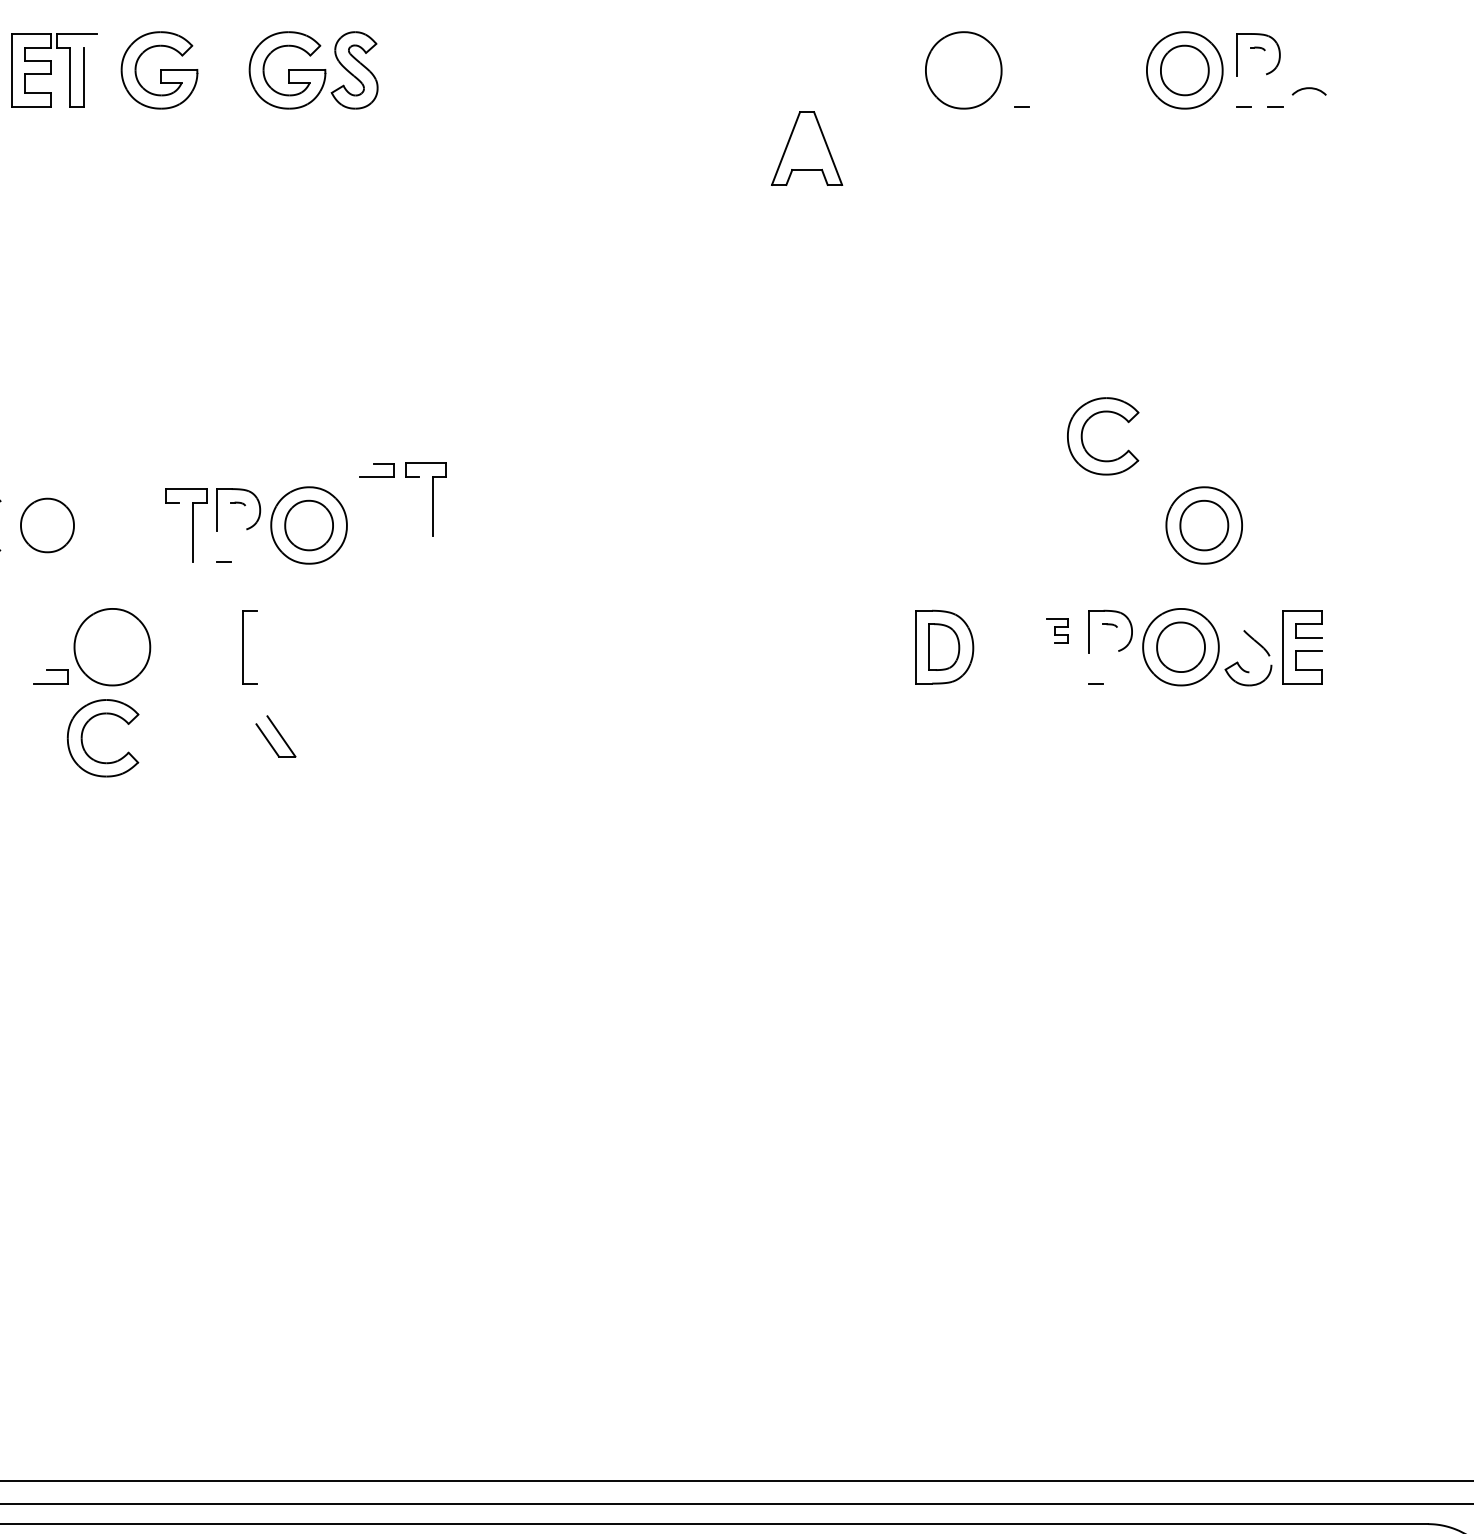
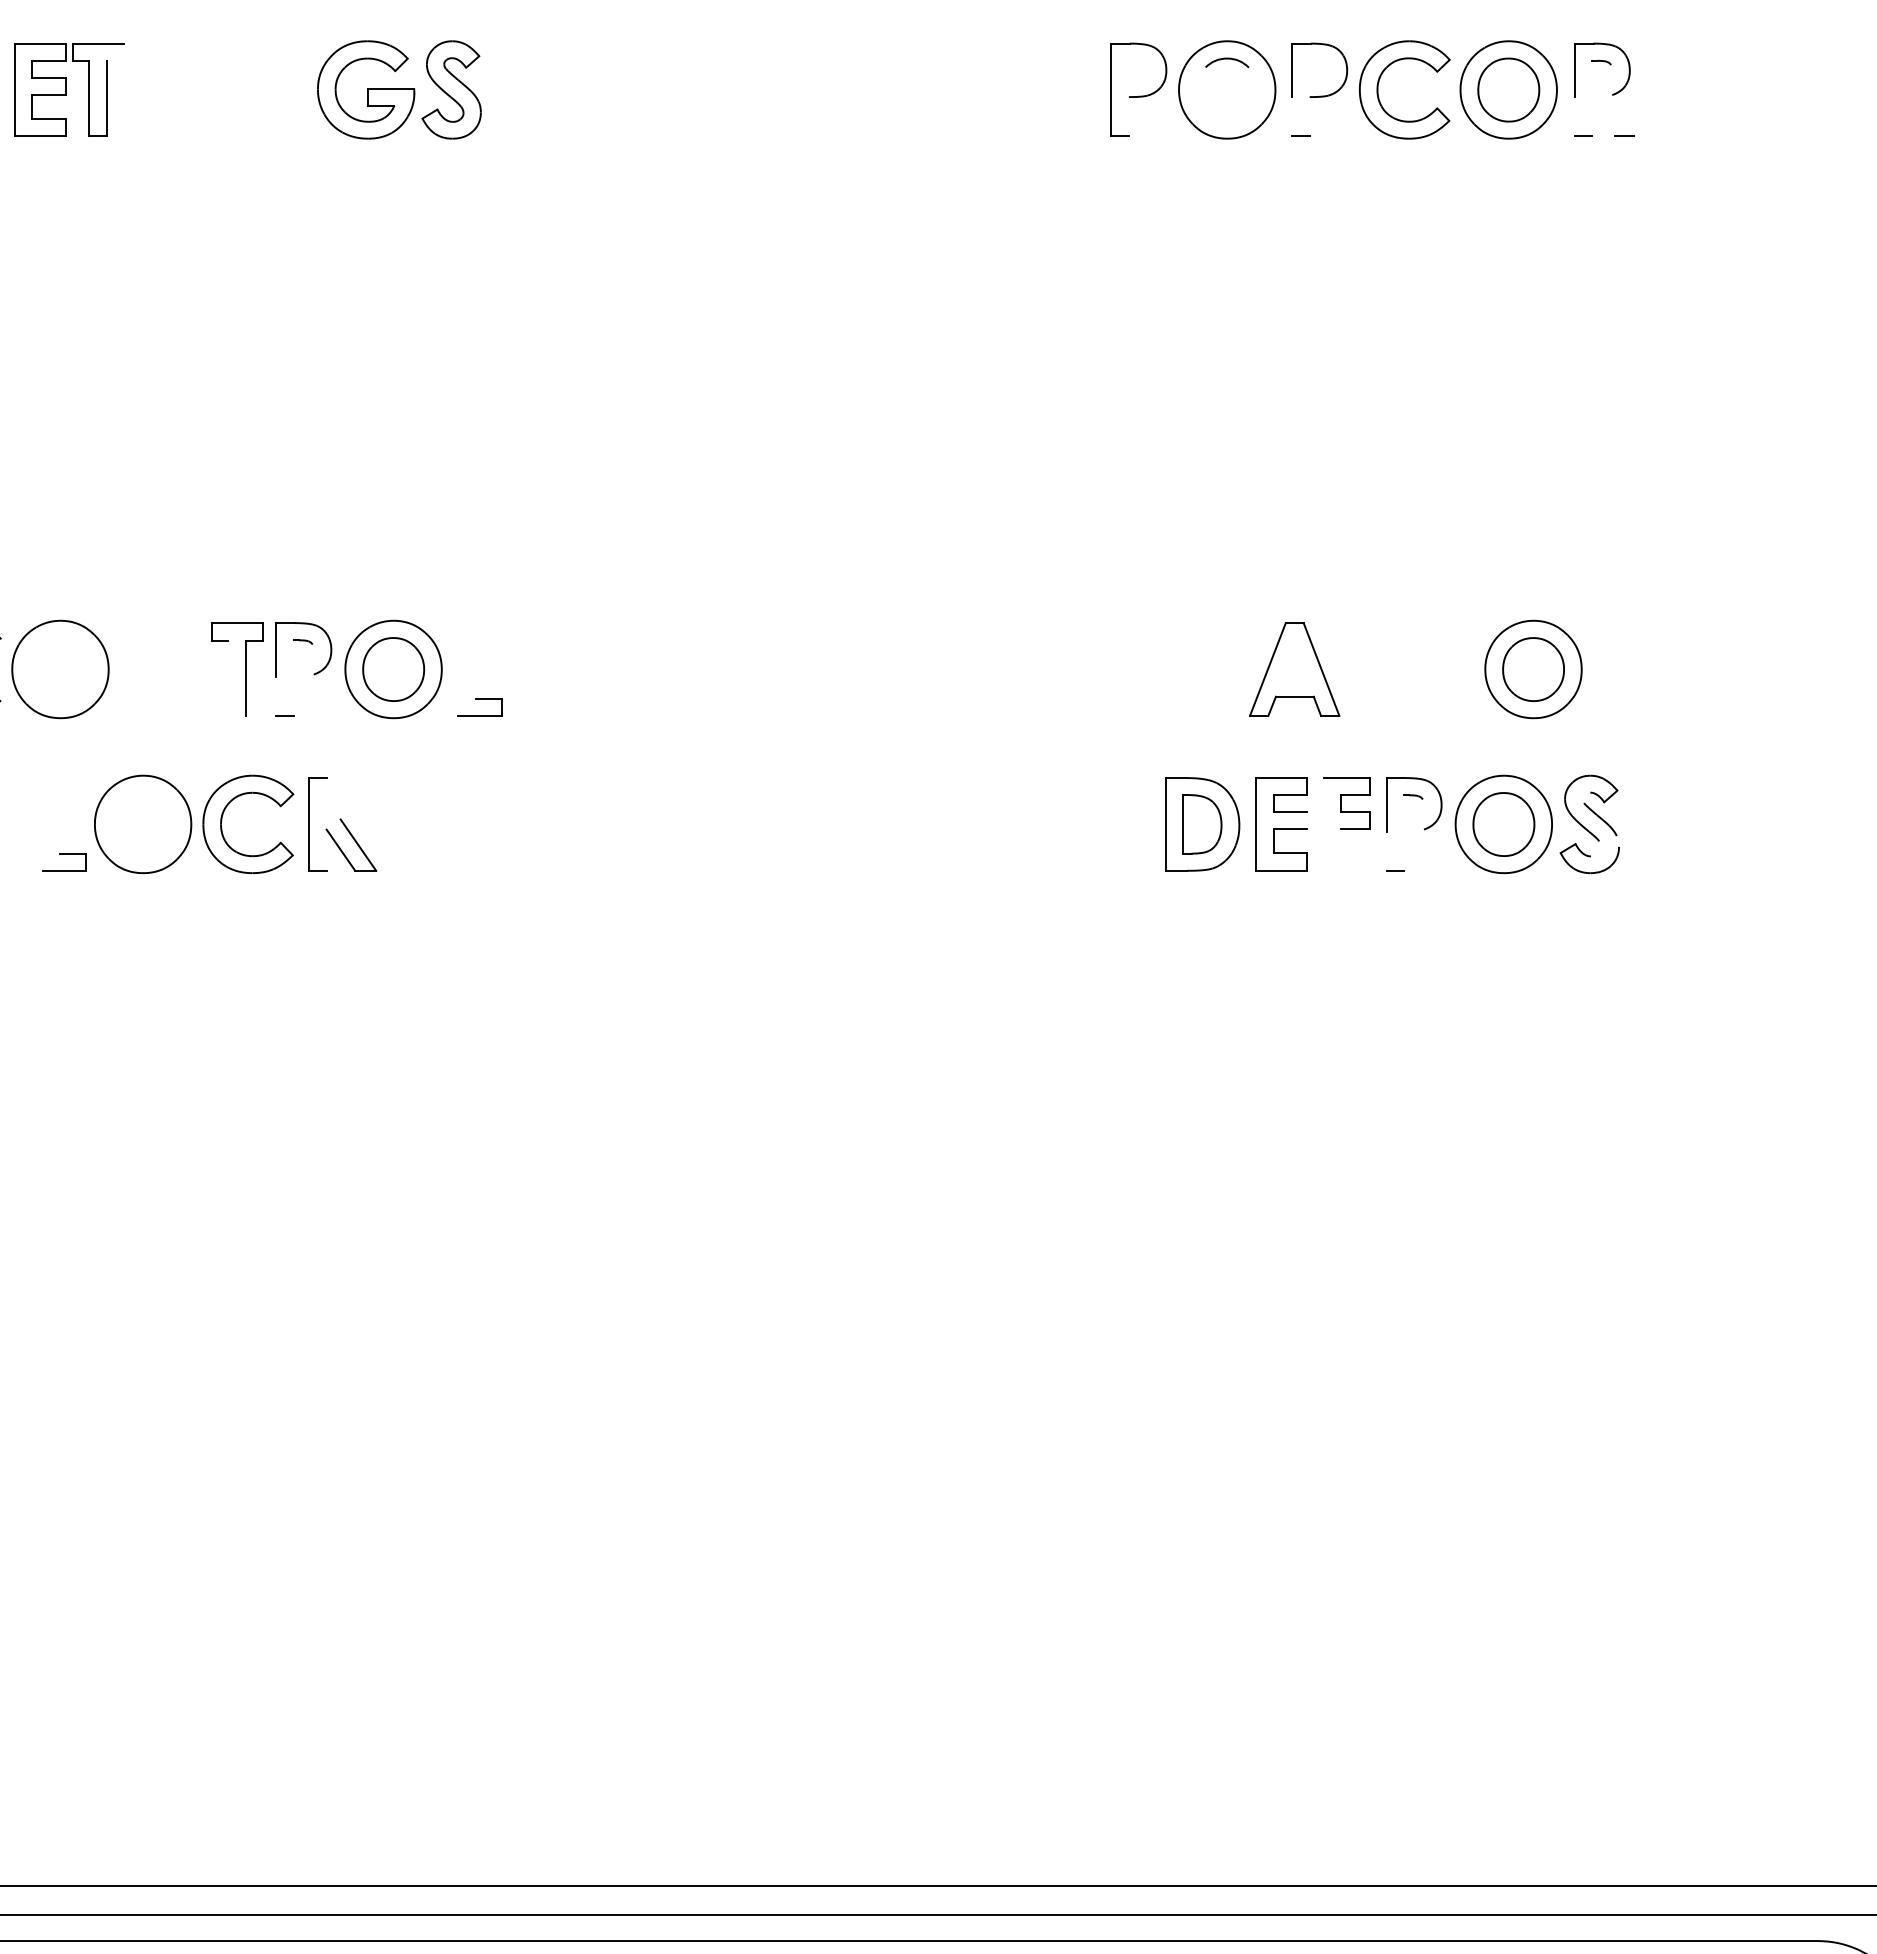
part: (1038, 35) -> (1322, 45), added
part: (159, 70) -> (203, 89), removed
part: (894, 74) -> (1139, 95), added
curve: (1309, 88) -> (1227, 59), moved
part: (806, 148) -> (1294, 669), moved
part: (1083, 430) -> (1379, 82), moved
part: (376, 464) -> (479, 699), moved
part: (432, 499) -> (550, 636), removed
part: (47, 525) -> (60, 669), size x1.43
part: (1256, 626) -> (1599, 798), added
part: (1057, 630) -> (1346, 803), size x1.67
part: (1302, 647) -> (1281, 824), moved
part: (82, 735) -> (222, 820), moved
part: (276, 735) -> (351, 844), moved

